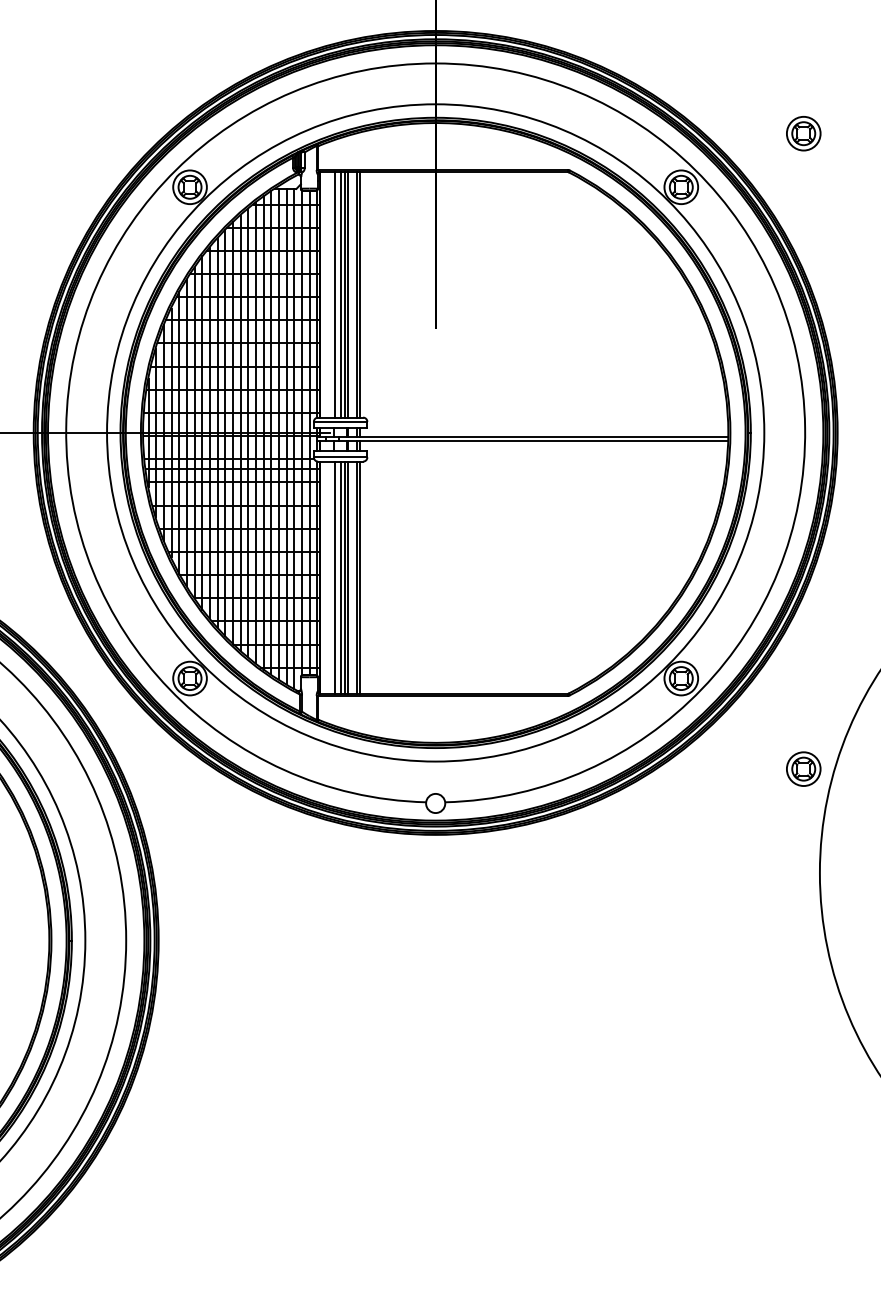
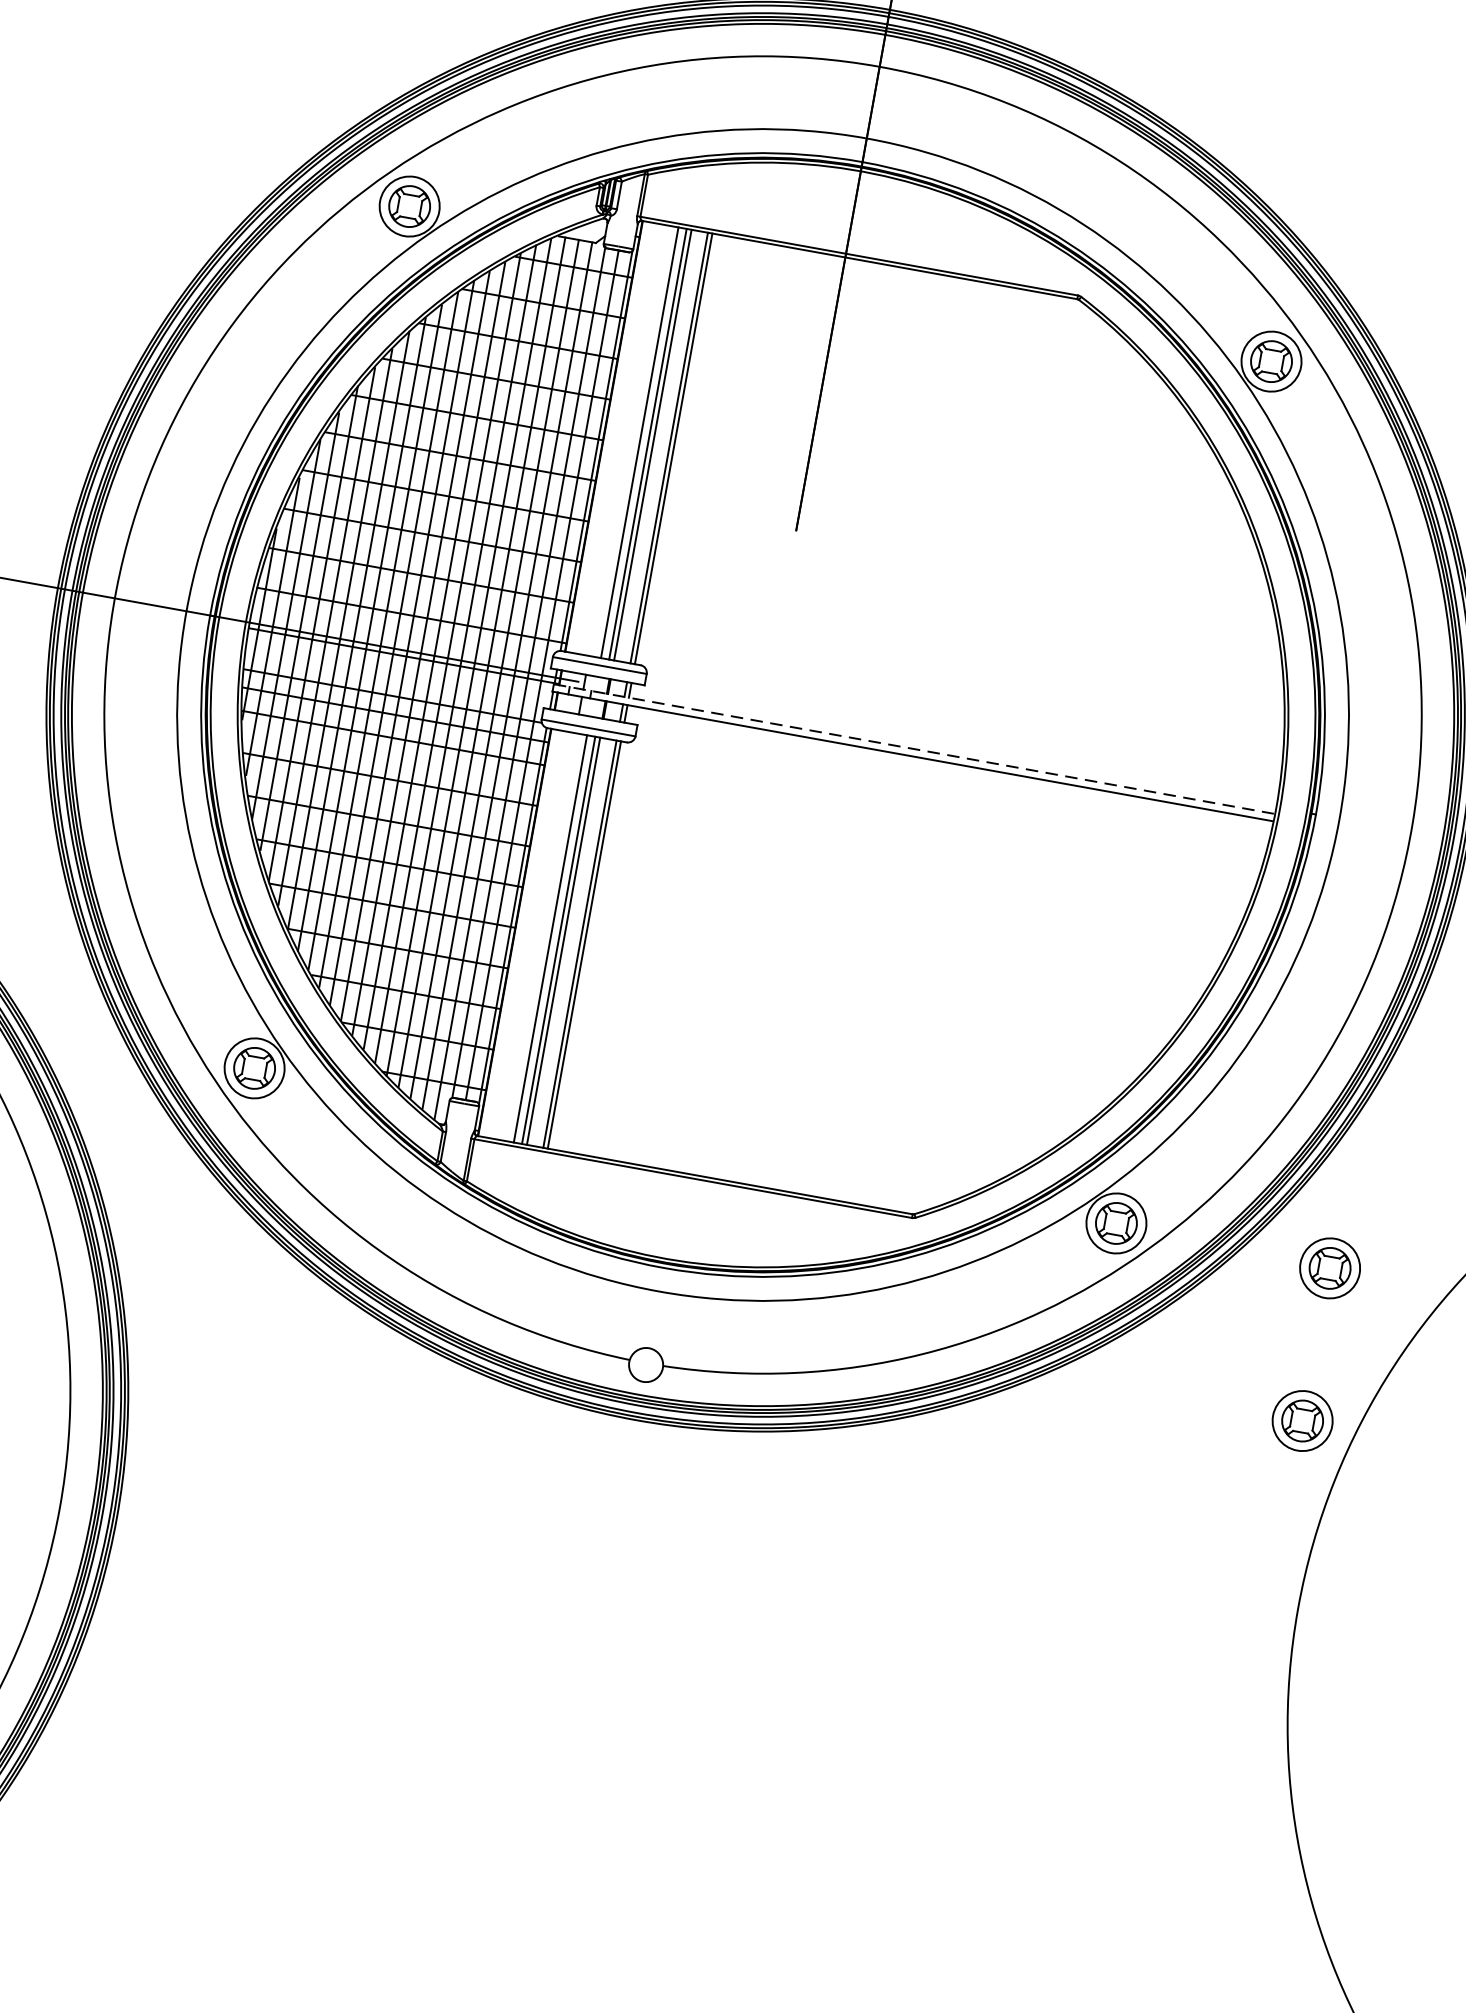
line: (335, 294) -> (631, 440), removed
line: (522, 436) -> (914, 748), solid -> dashed
line: (335, 577) -> (541, 936), removed
part: (803, 681) -> (1329, 1267), added

